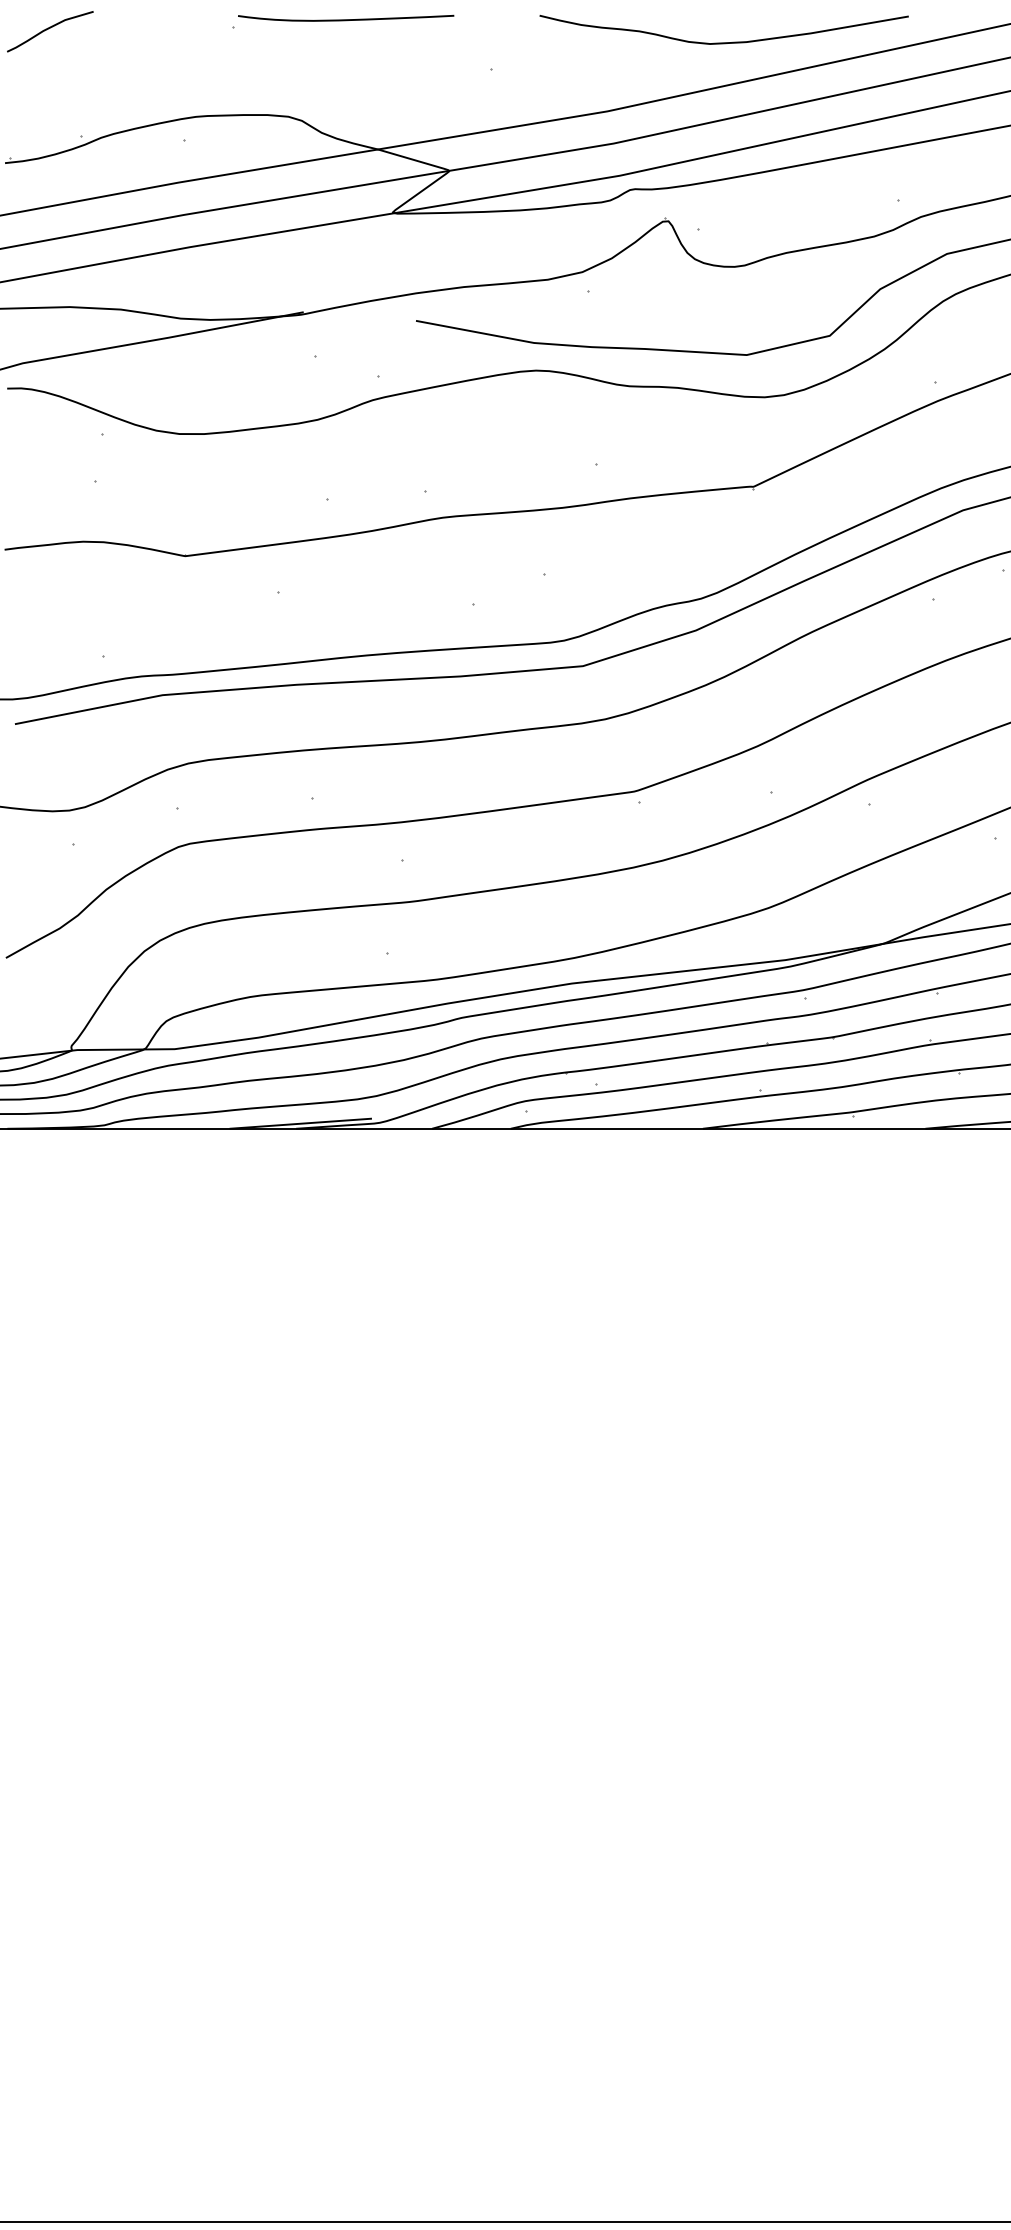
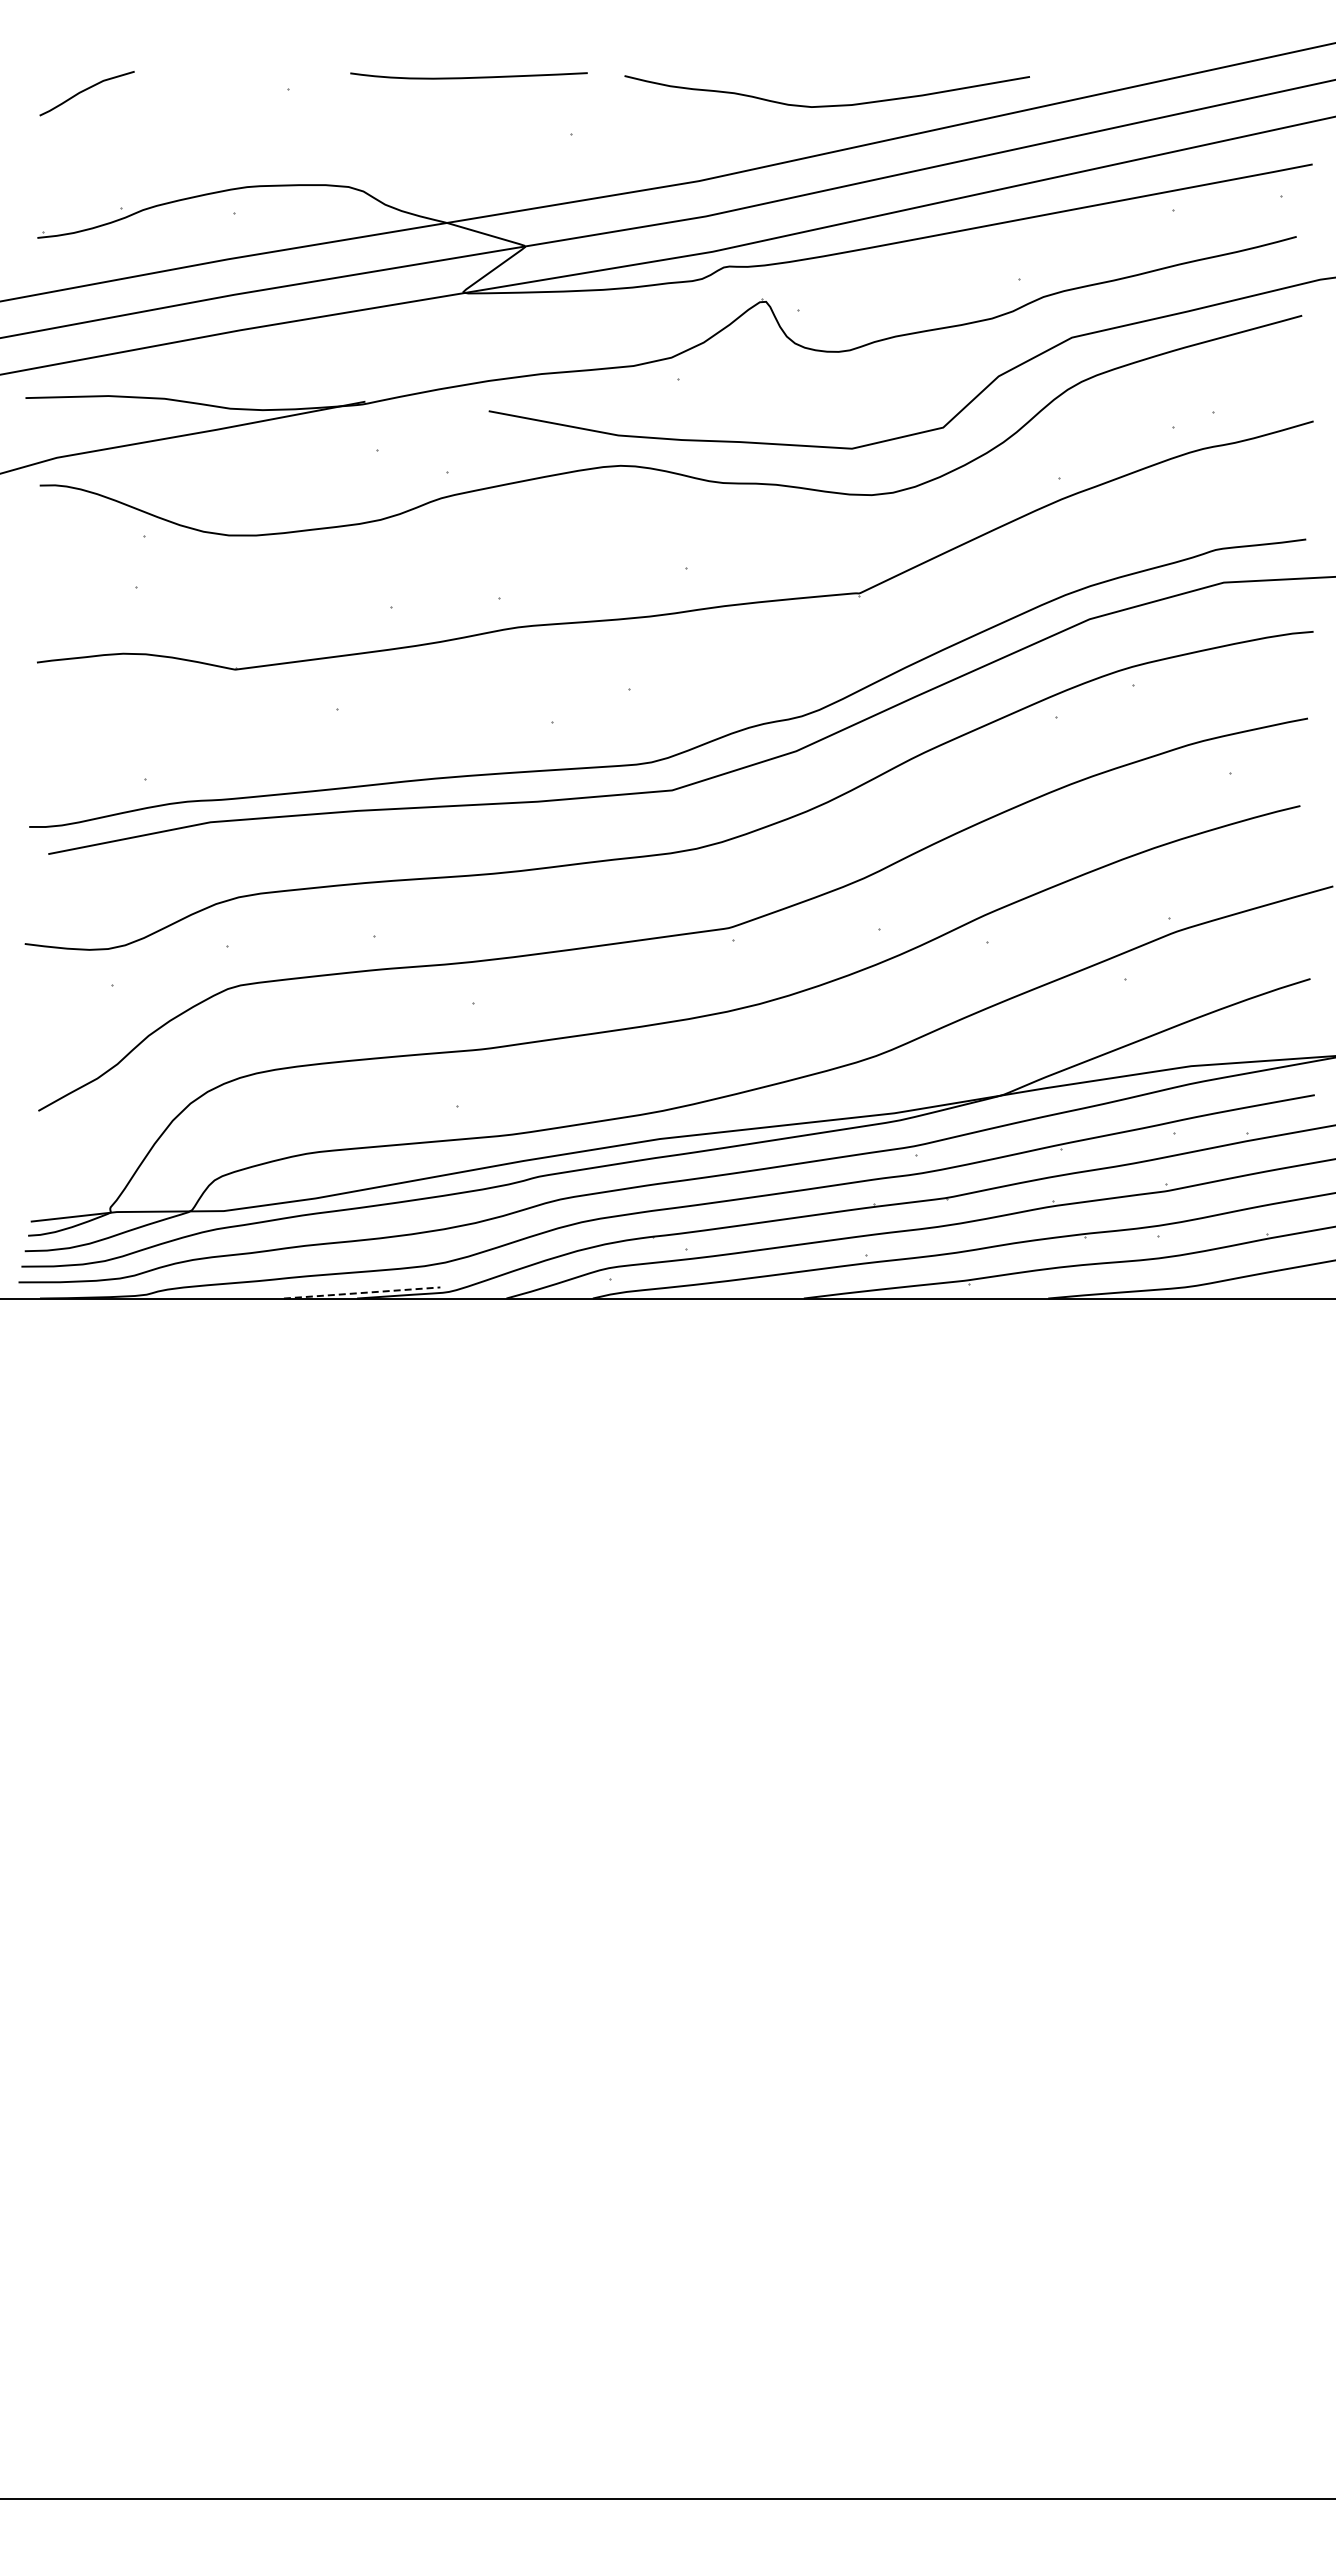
curve: (345, 19) -> (468, 77), moved
line: (301, 1123) -> (362, 1292), solid -> dashed

